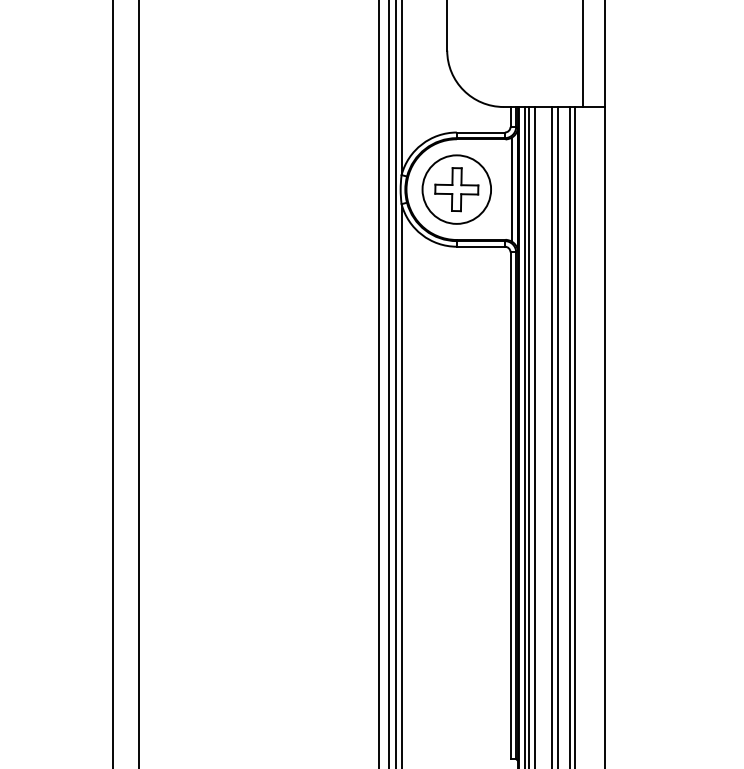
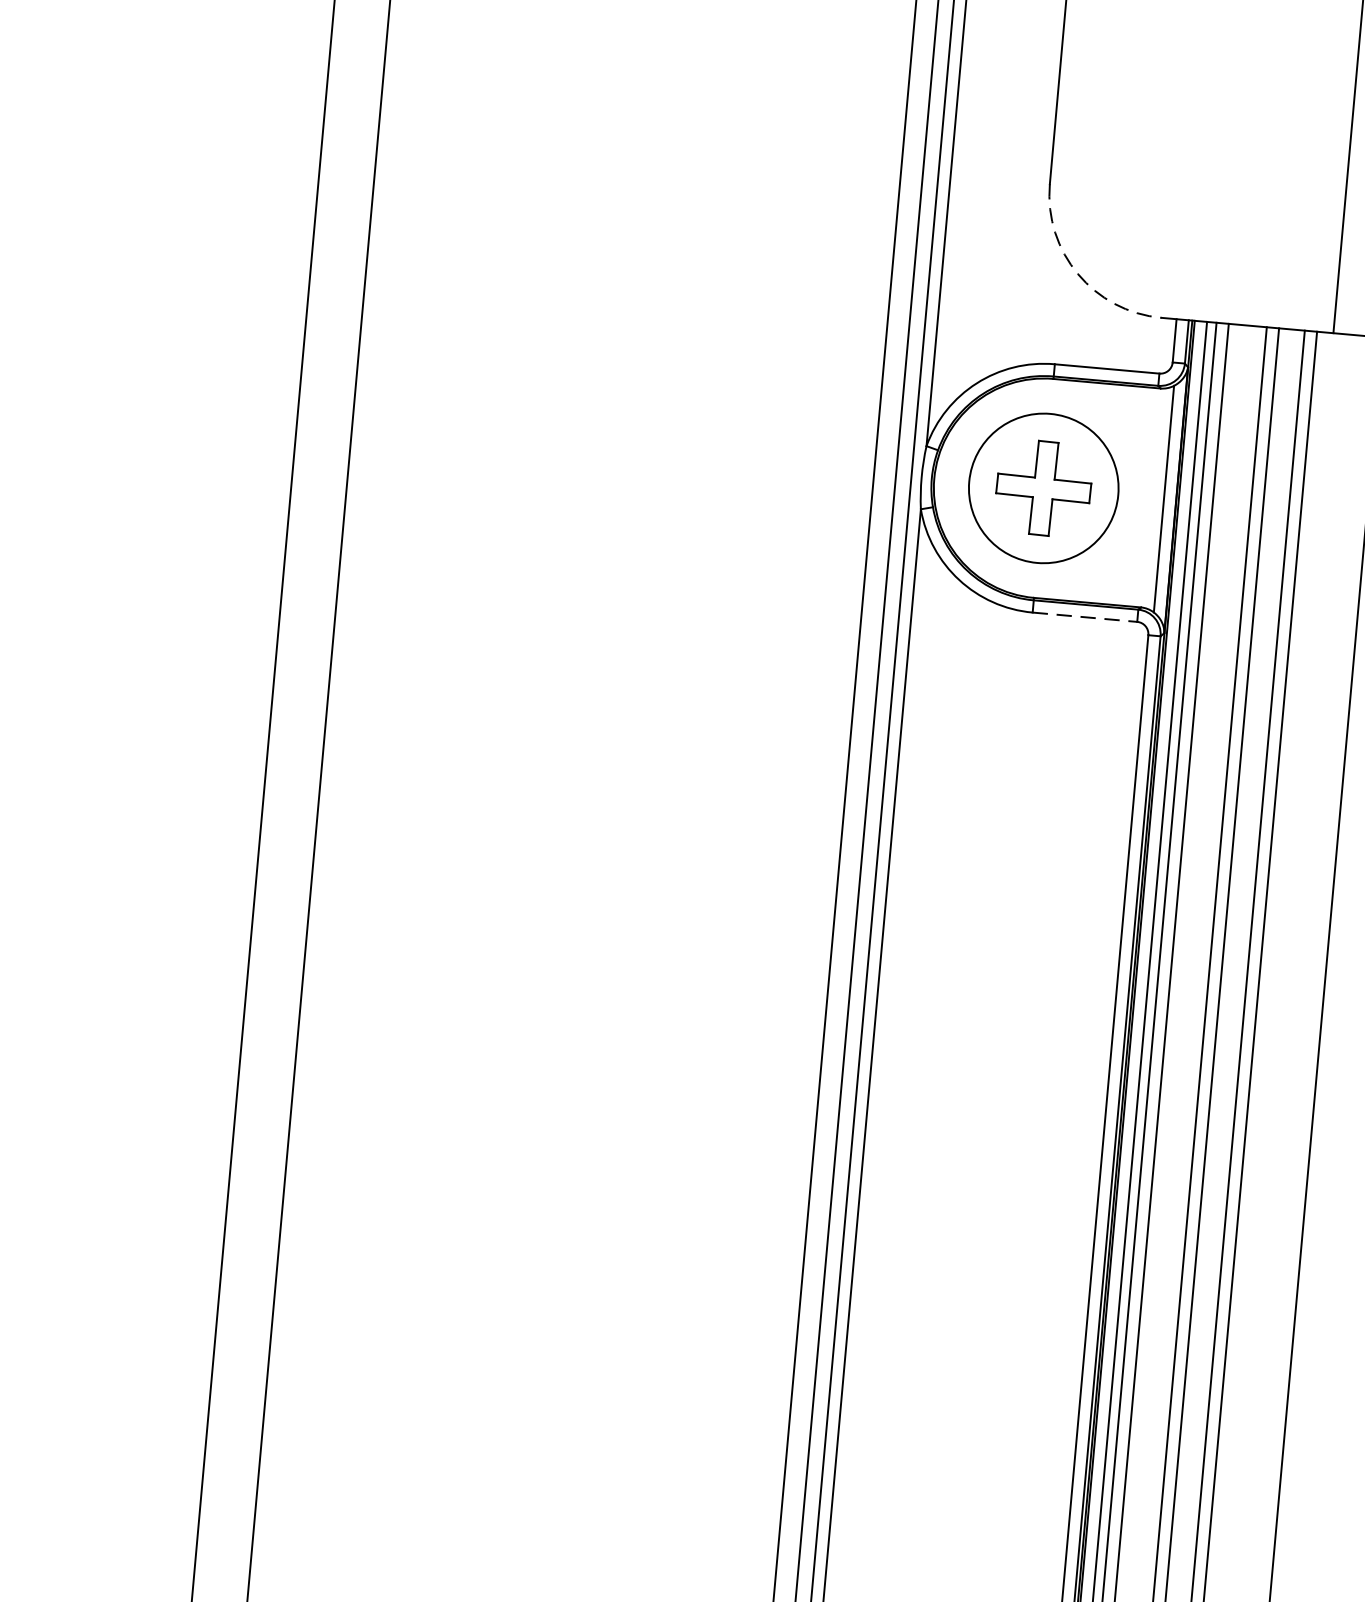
arc: (463, 90) -> (1077, 274), solid -> dashed
line: (481, 246) -> (1086, 616), solid -> dashed

